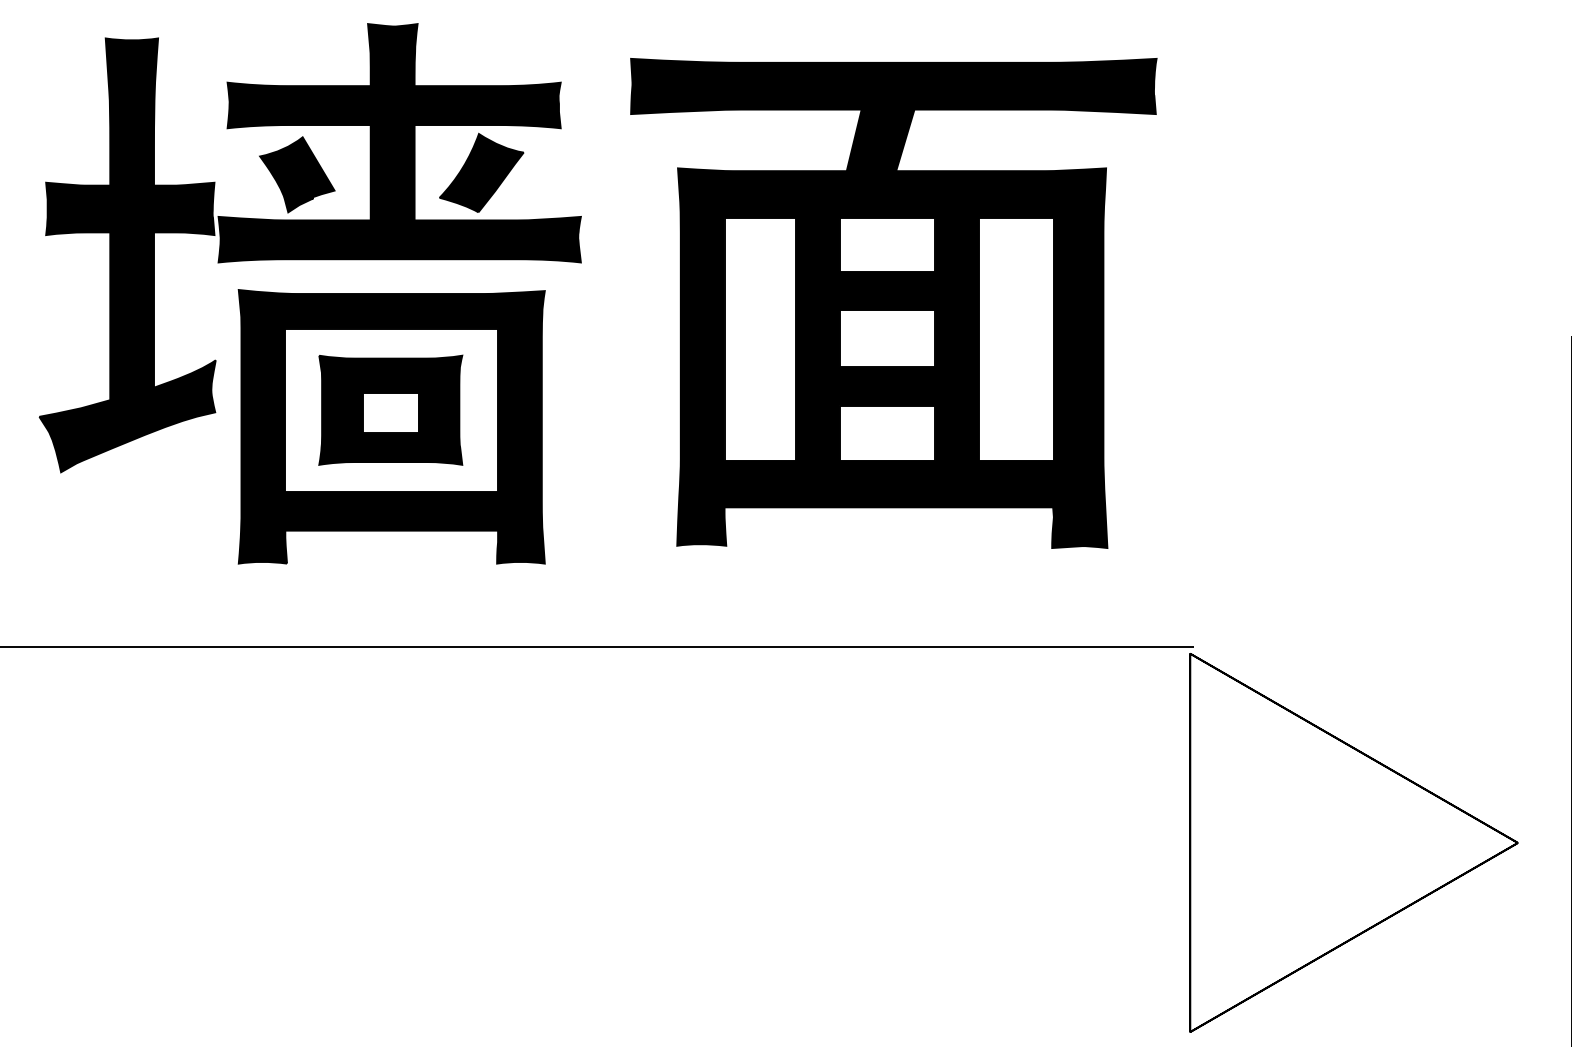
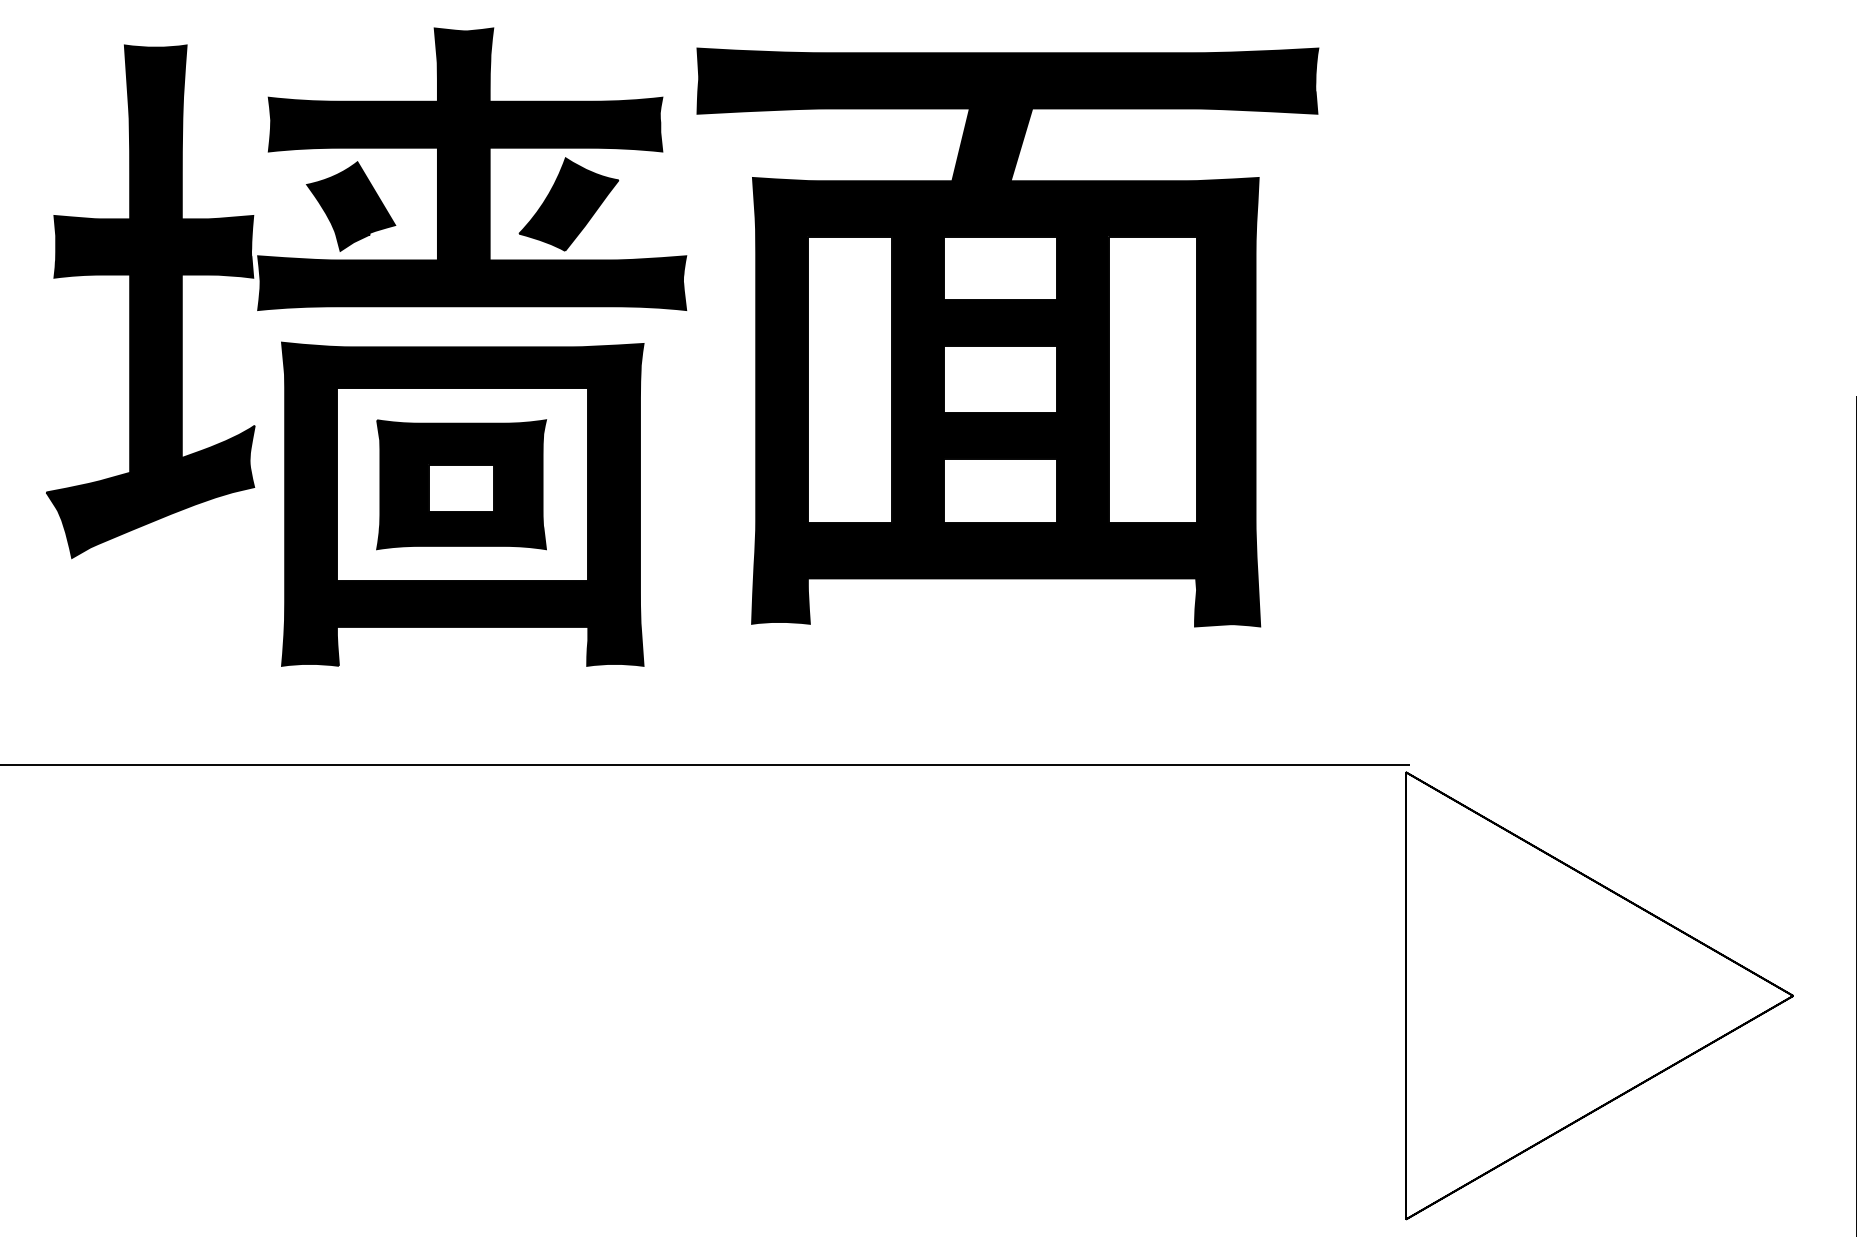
part: (893, 303) -> (1007, 337), moved

